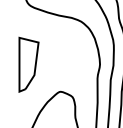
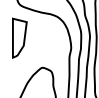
part: (28, 63) -> (19, 37), moved

